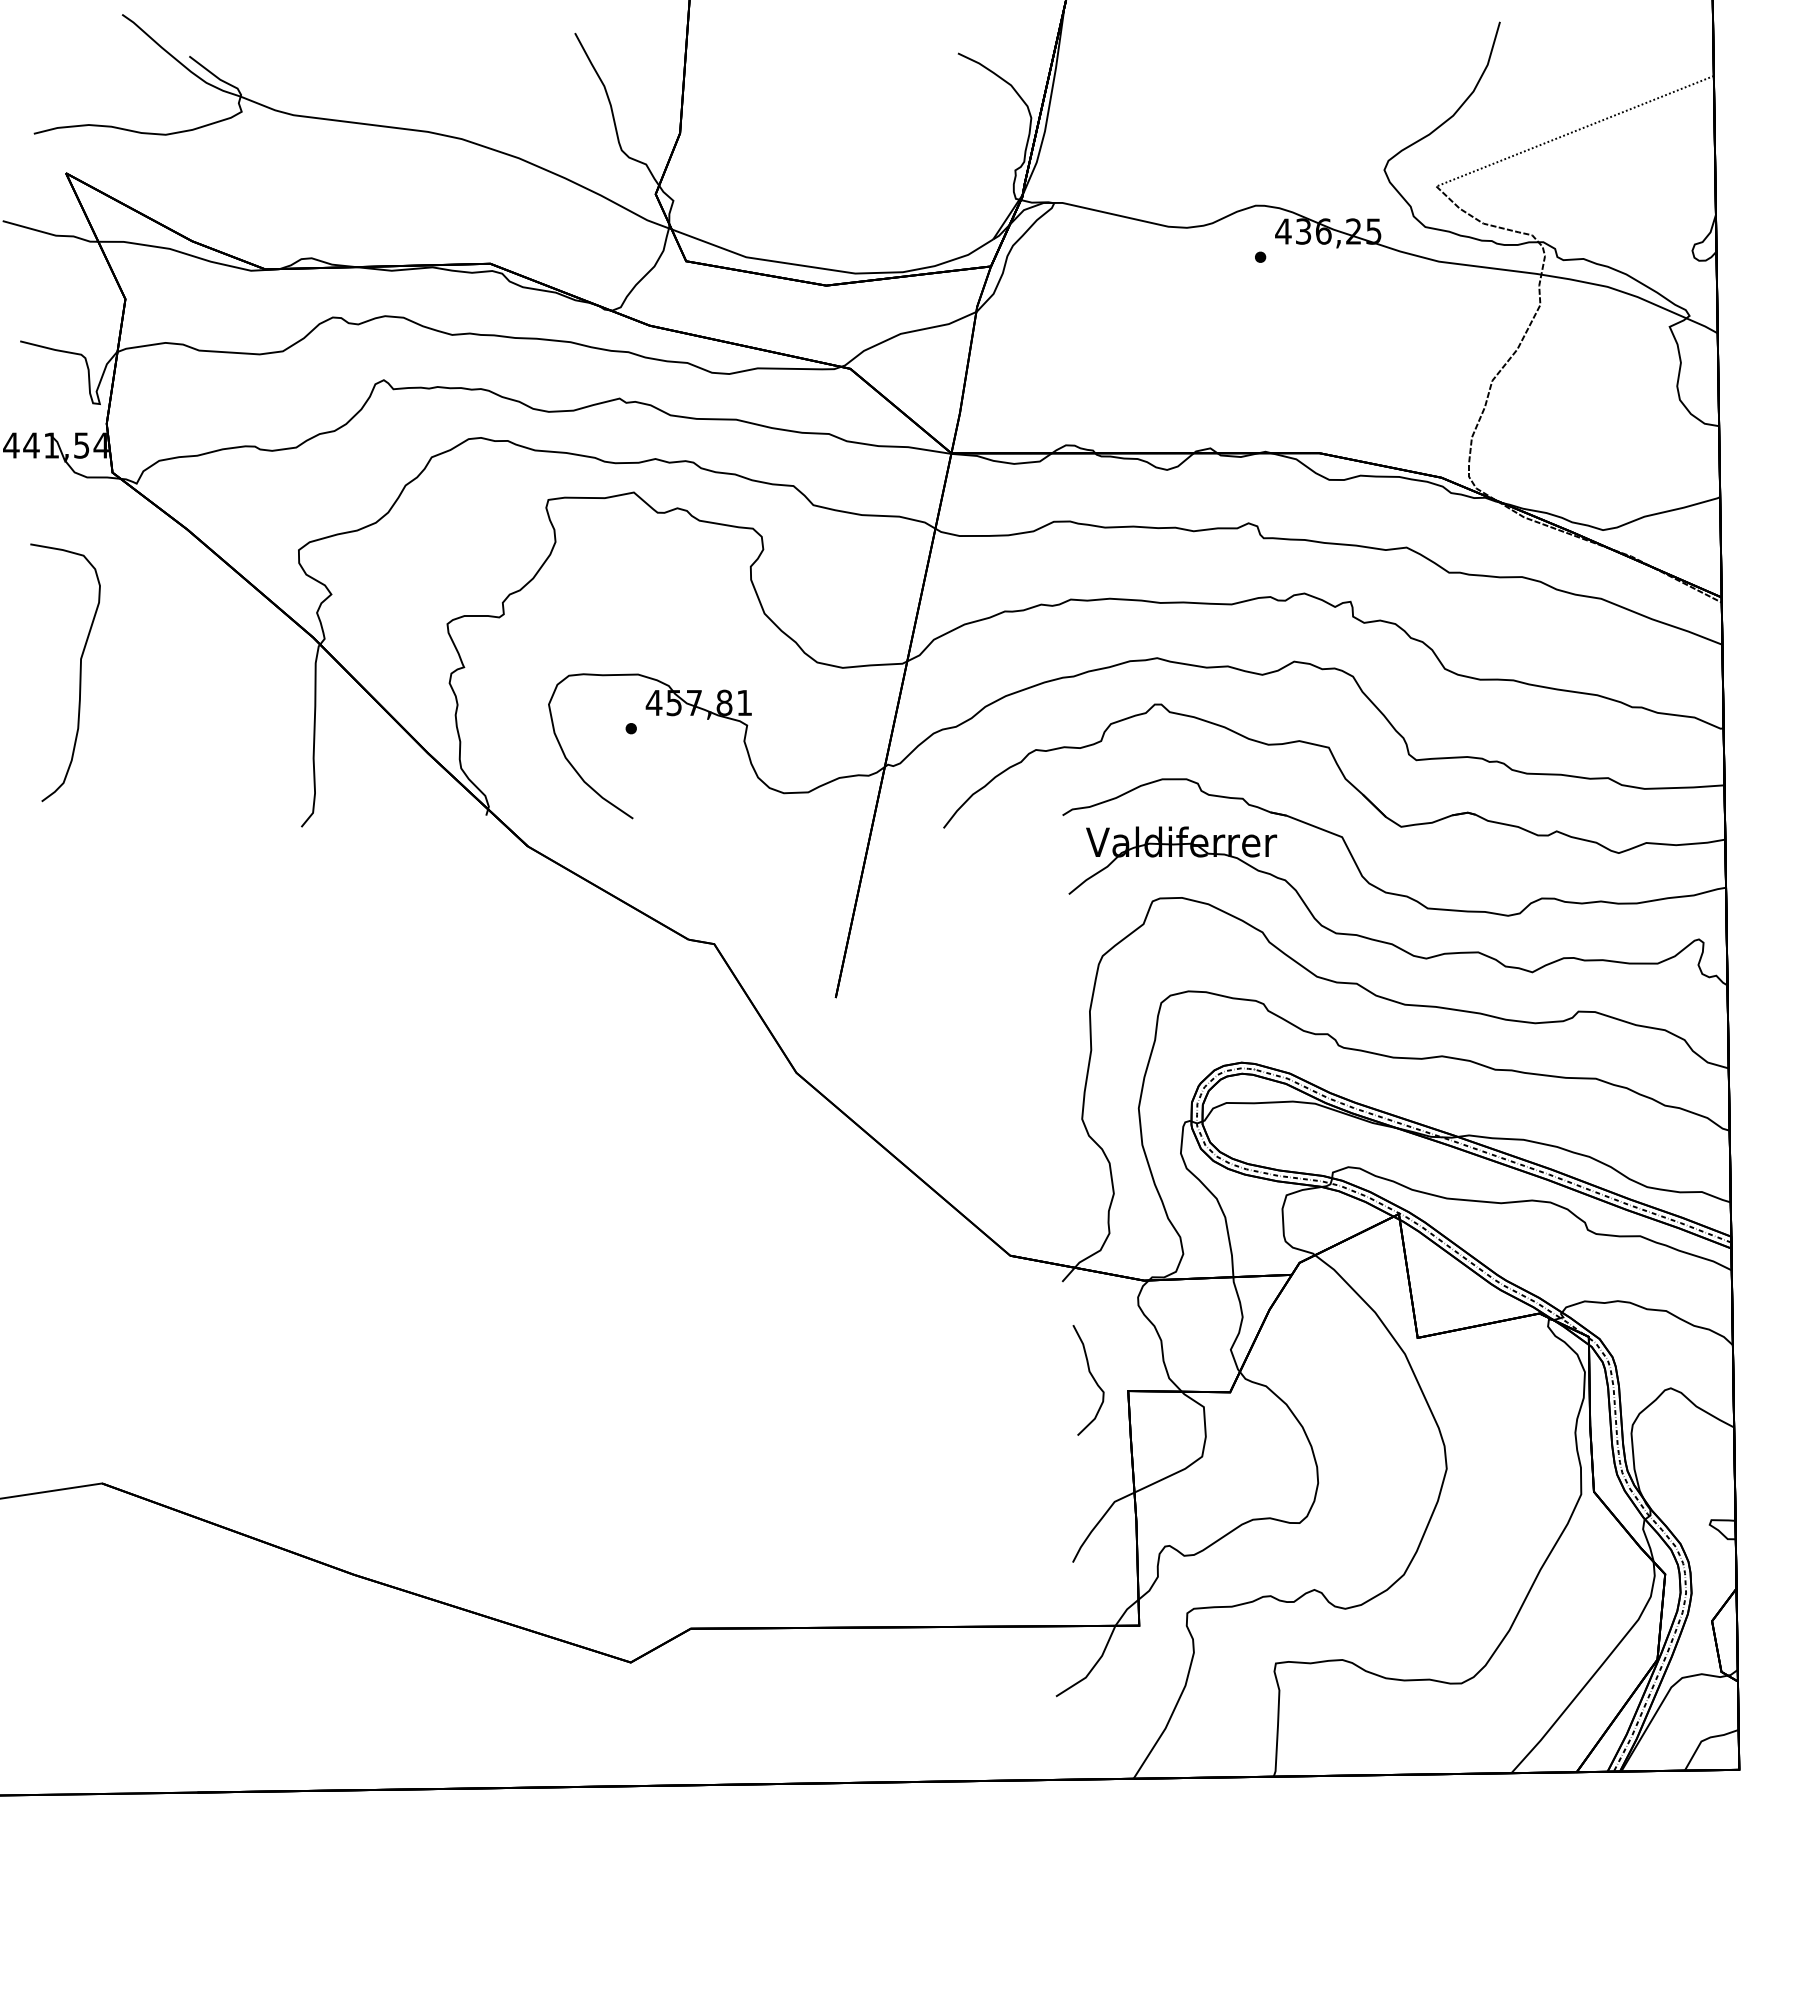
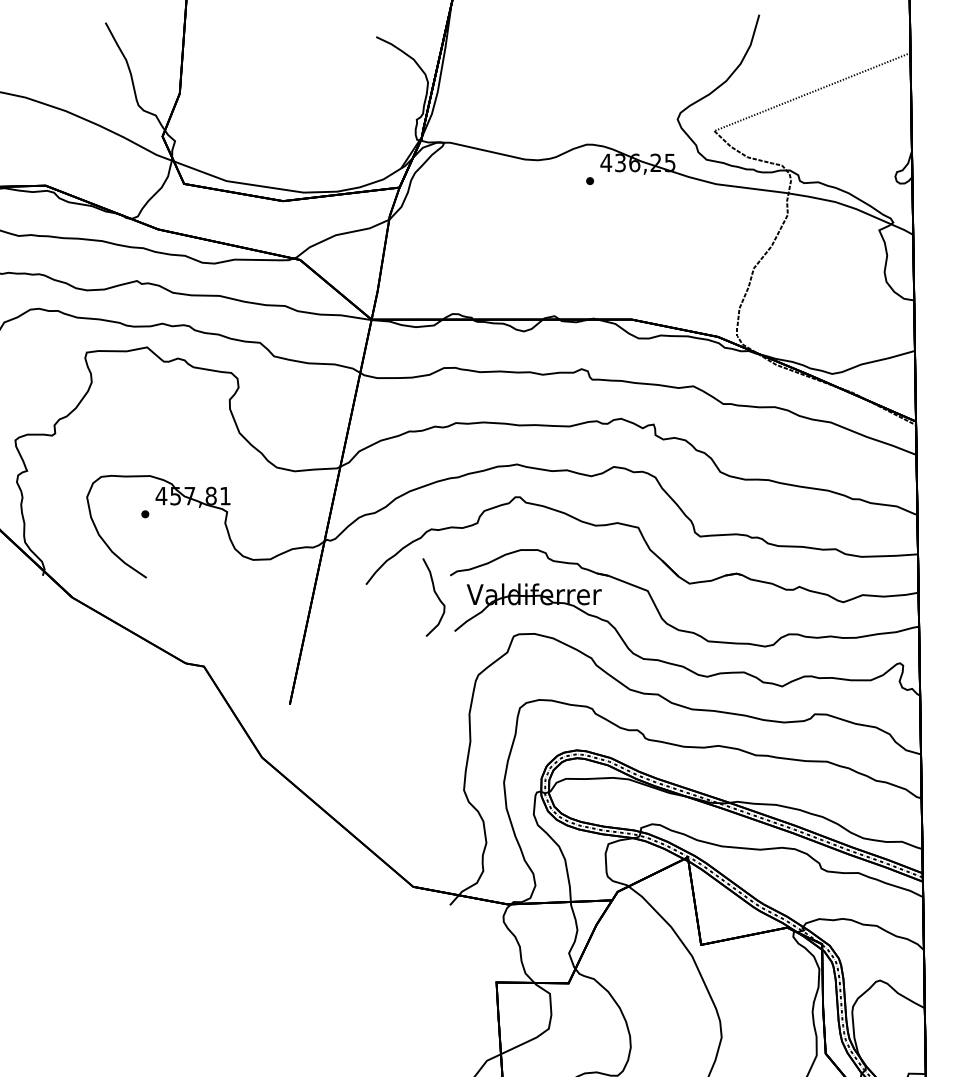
curve: (1092, 1378) -> (436, 596), moved

